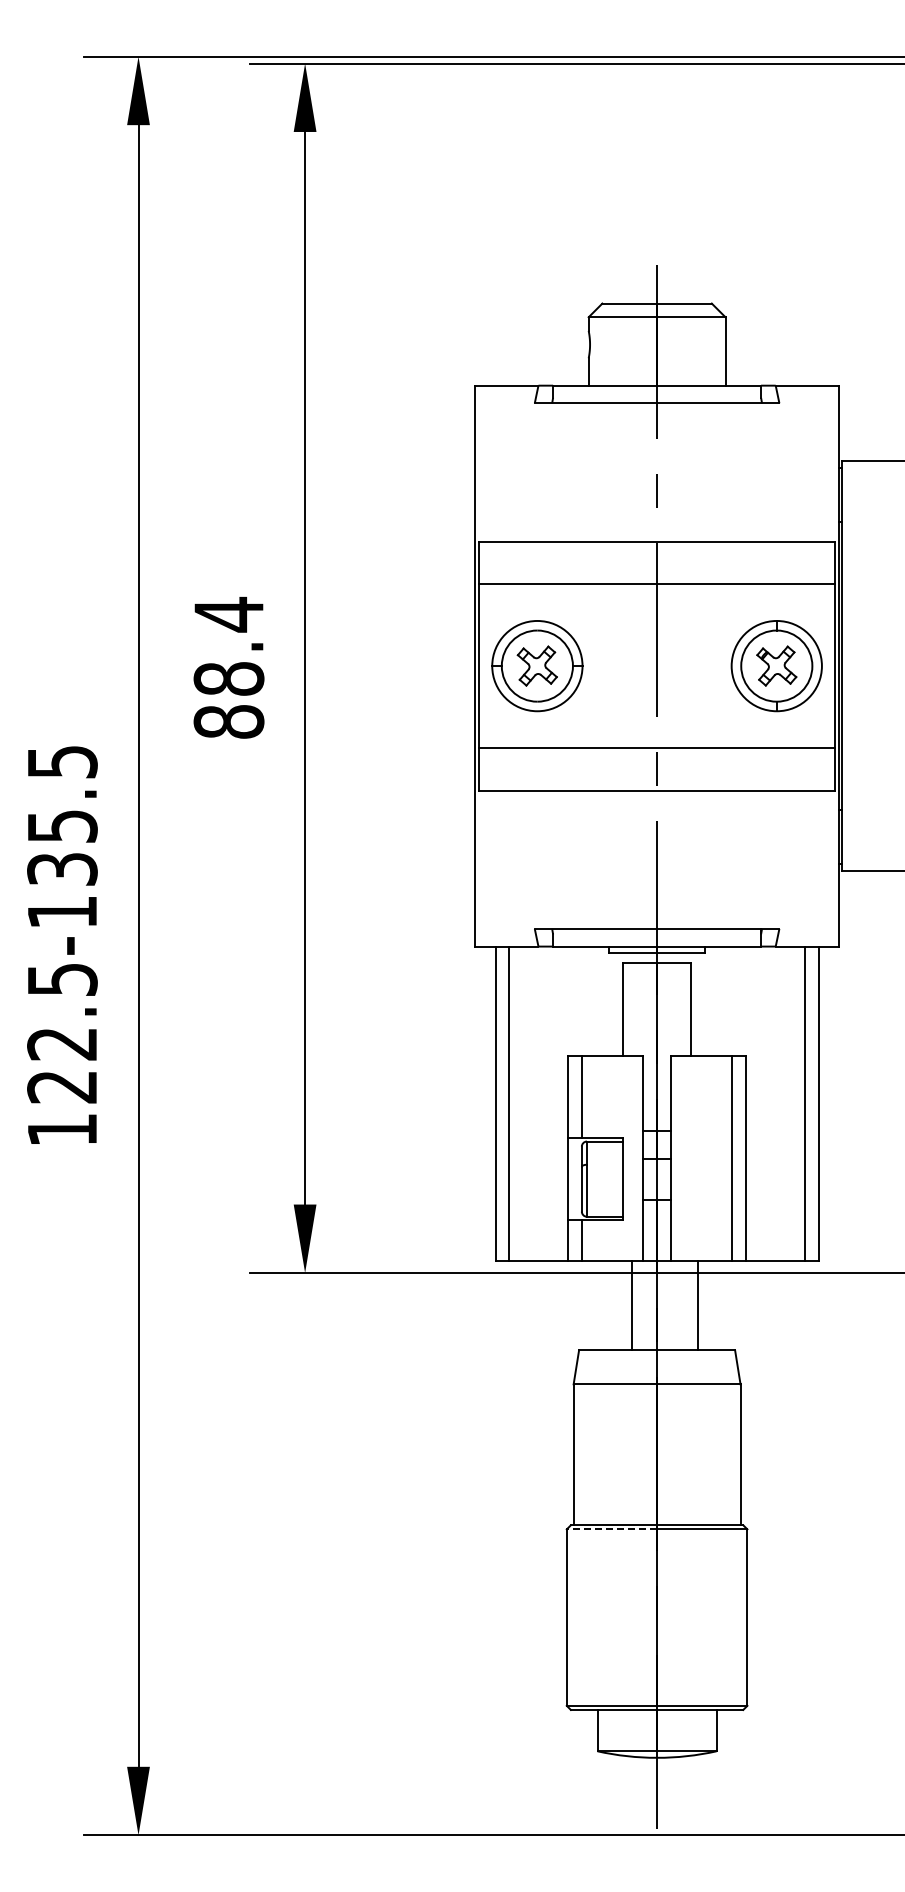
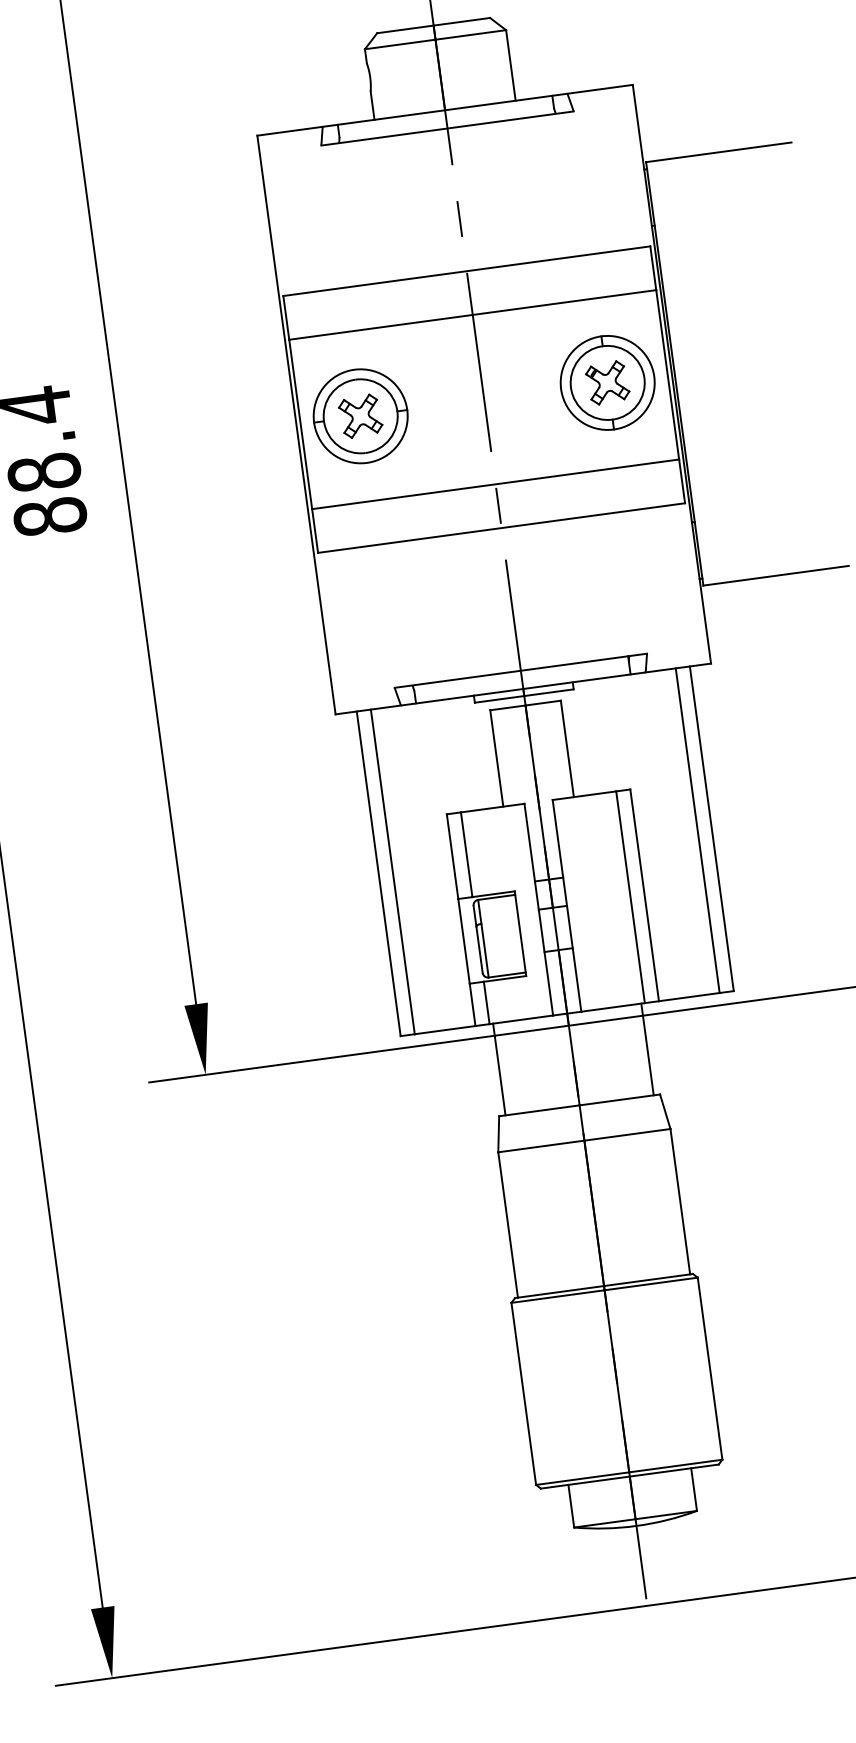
line: (632, 1305) -> (499, 1069), moved
line: (697, 1305) -> (647, 1049), moved
line: (611, 1529) -> (557, 1296), dashed -> solid

